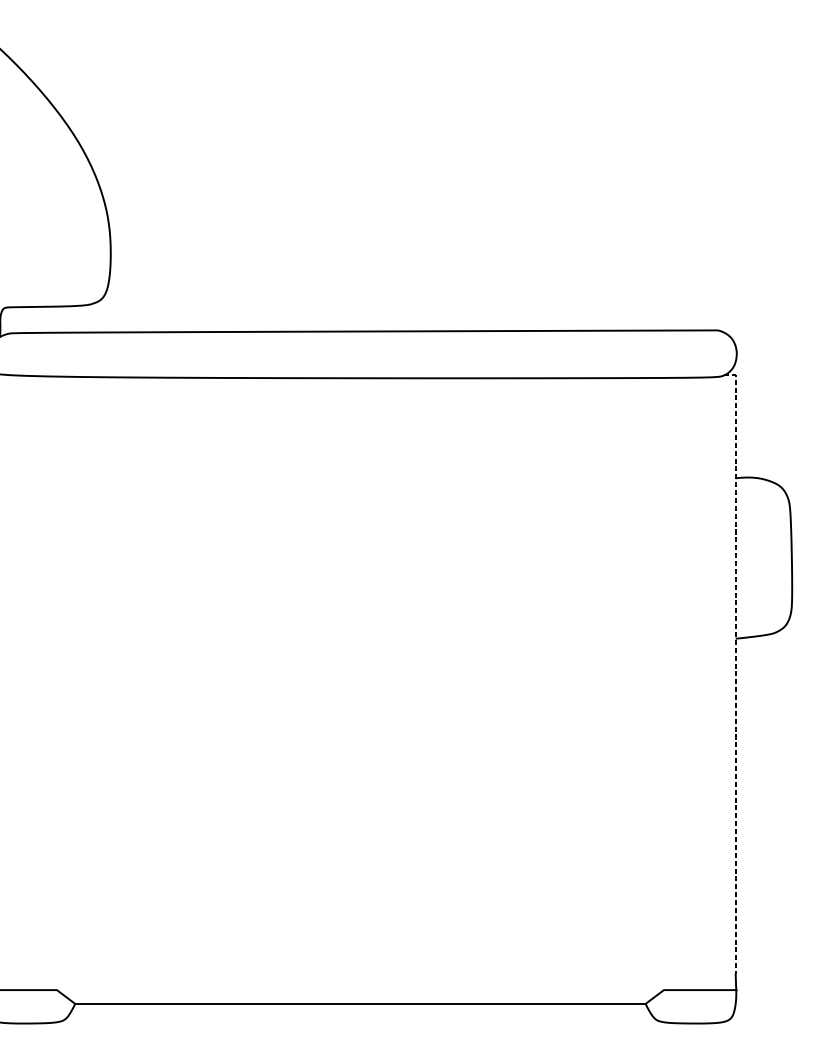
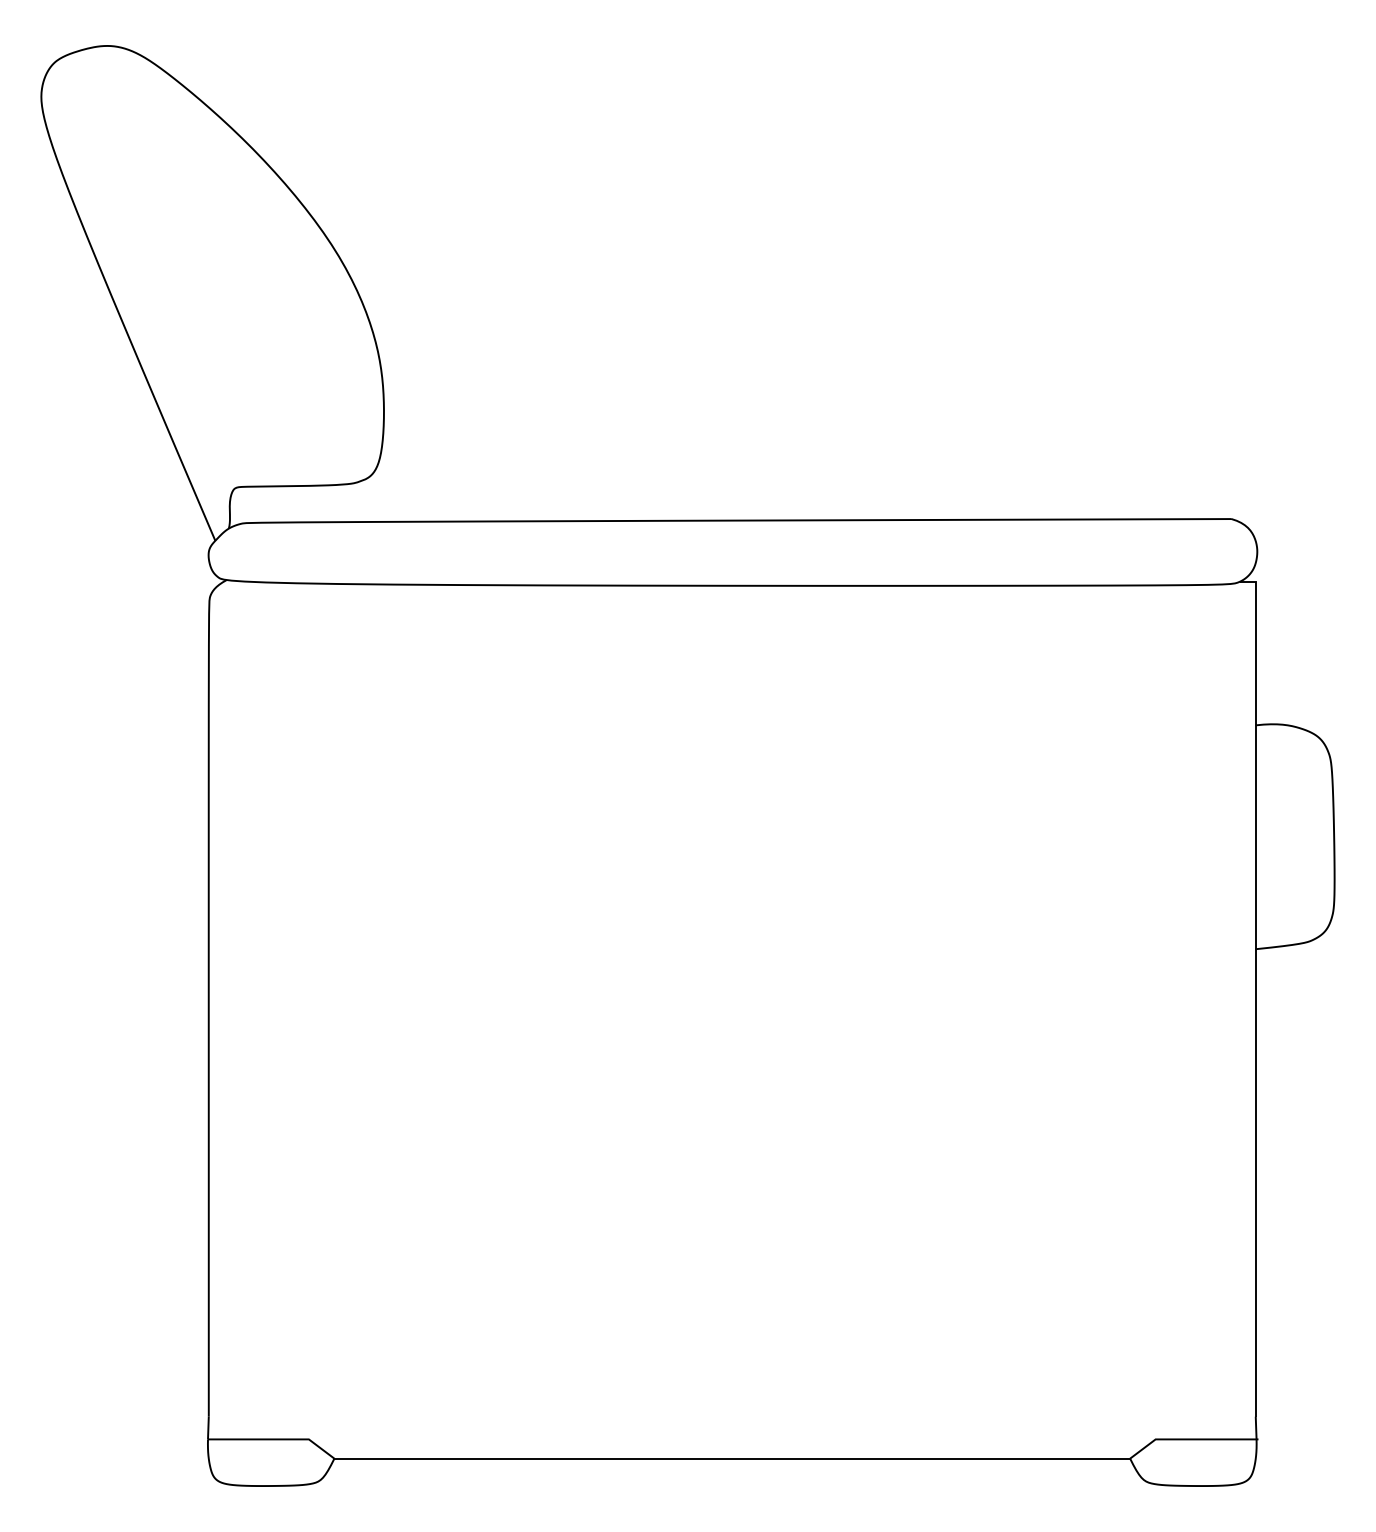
line: (735, 668) -> (1255, 990), dashed -> solid

